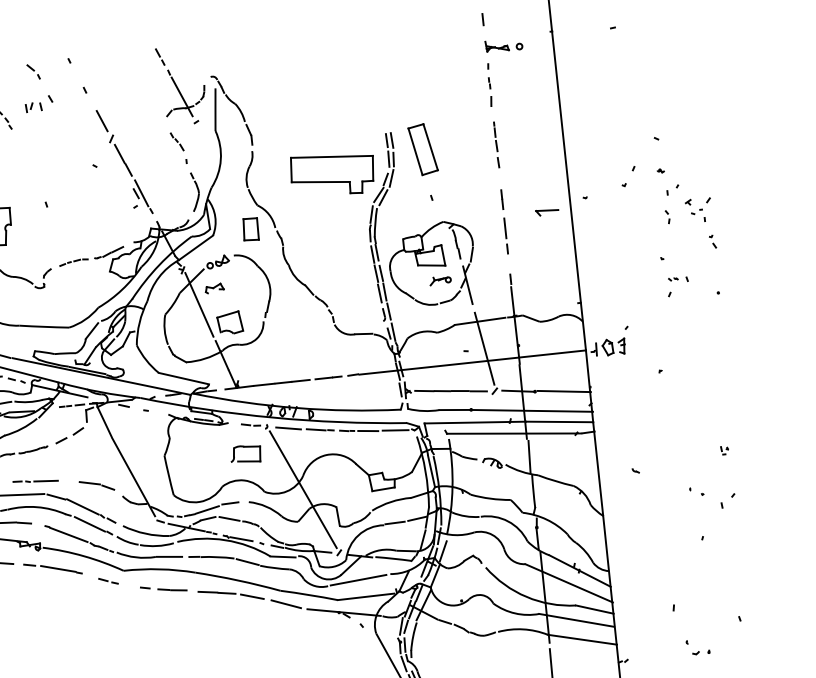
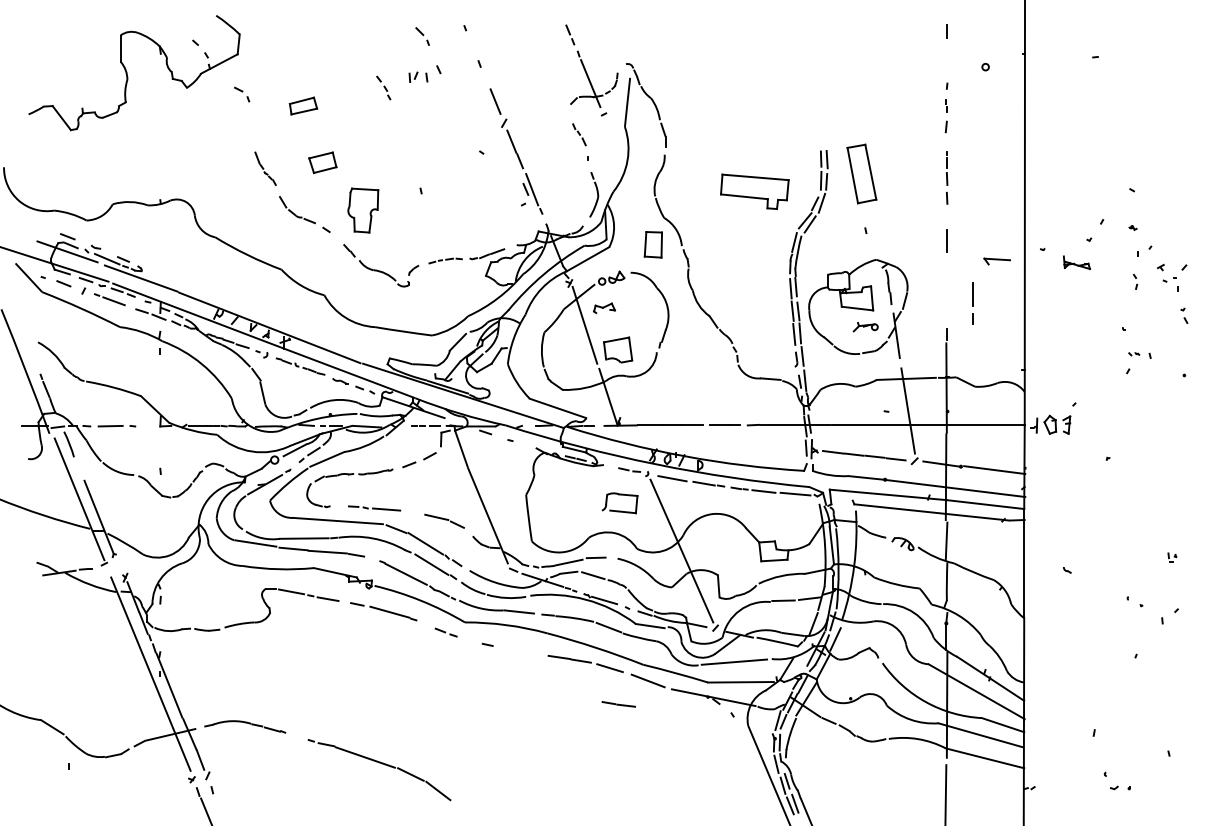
part: (496, 45) -> (1076, 262), moved
part: (332, 174) -> (754, 191), size x0.7
line: (505, 235) -> (972, 303), moved
line: (172, 589) -> (618, 704), moved

